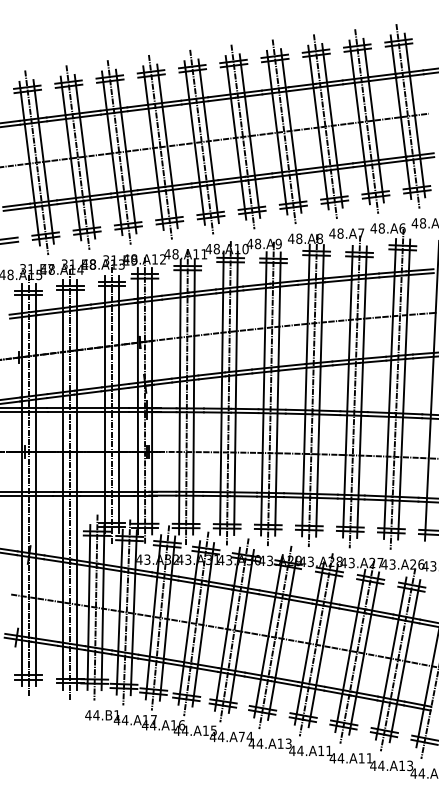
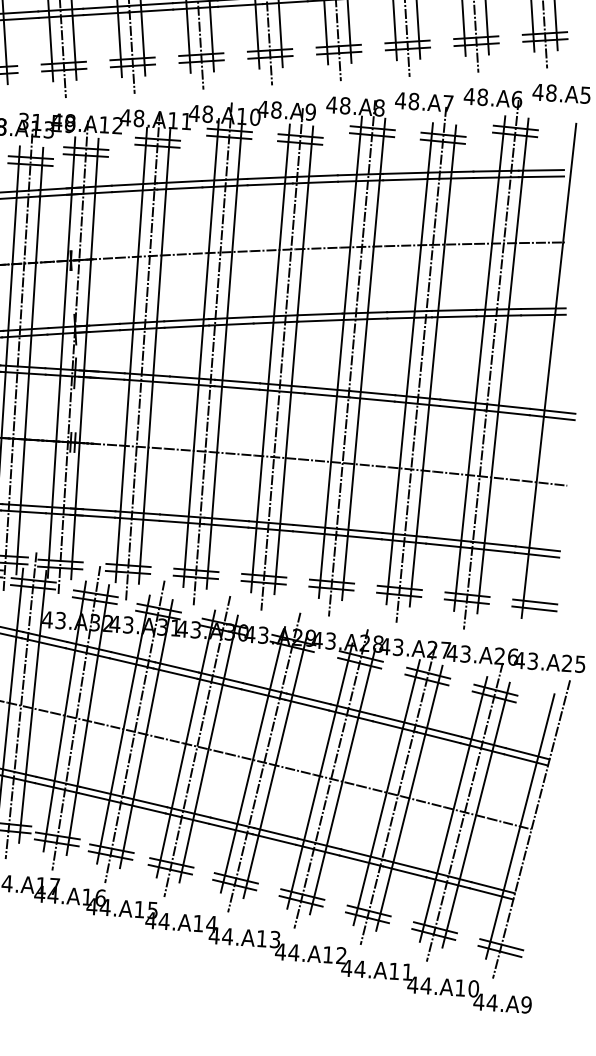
text: (241, 736) -> (197, 922), 44.A74 -> 44.A14
text: (328, 750) -> (340, 954), 44.A11 -> 44.A12
text: (410, 765) -> (474, 988), 44.A13 -> 44.A10

